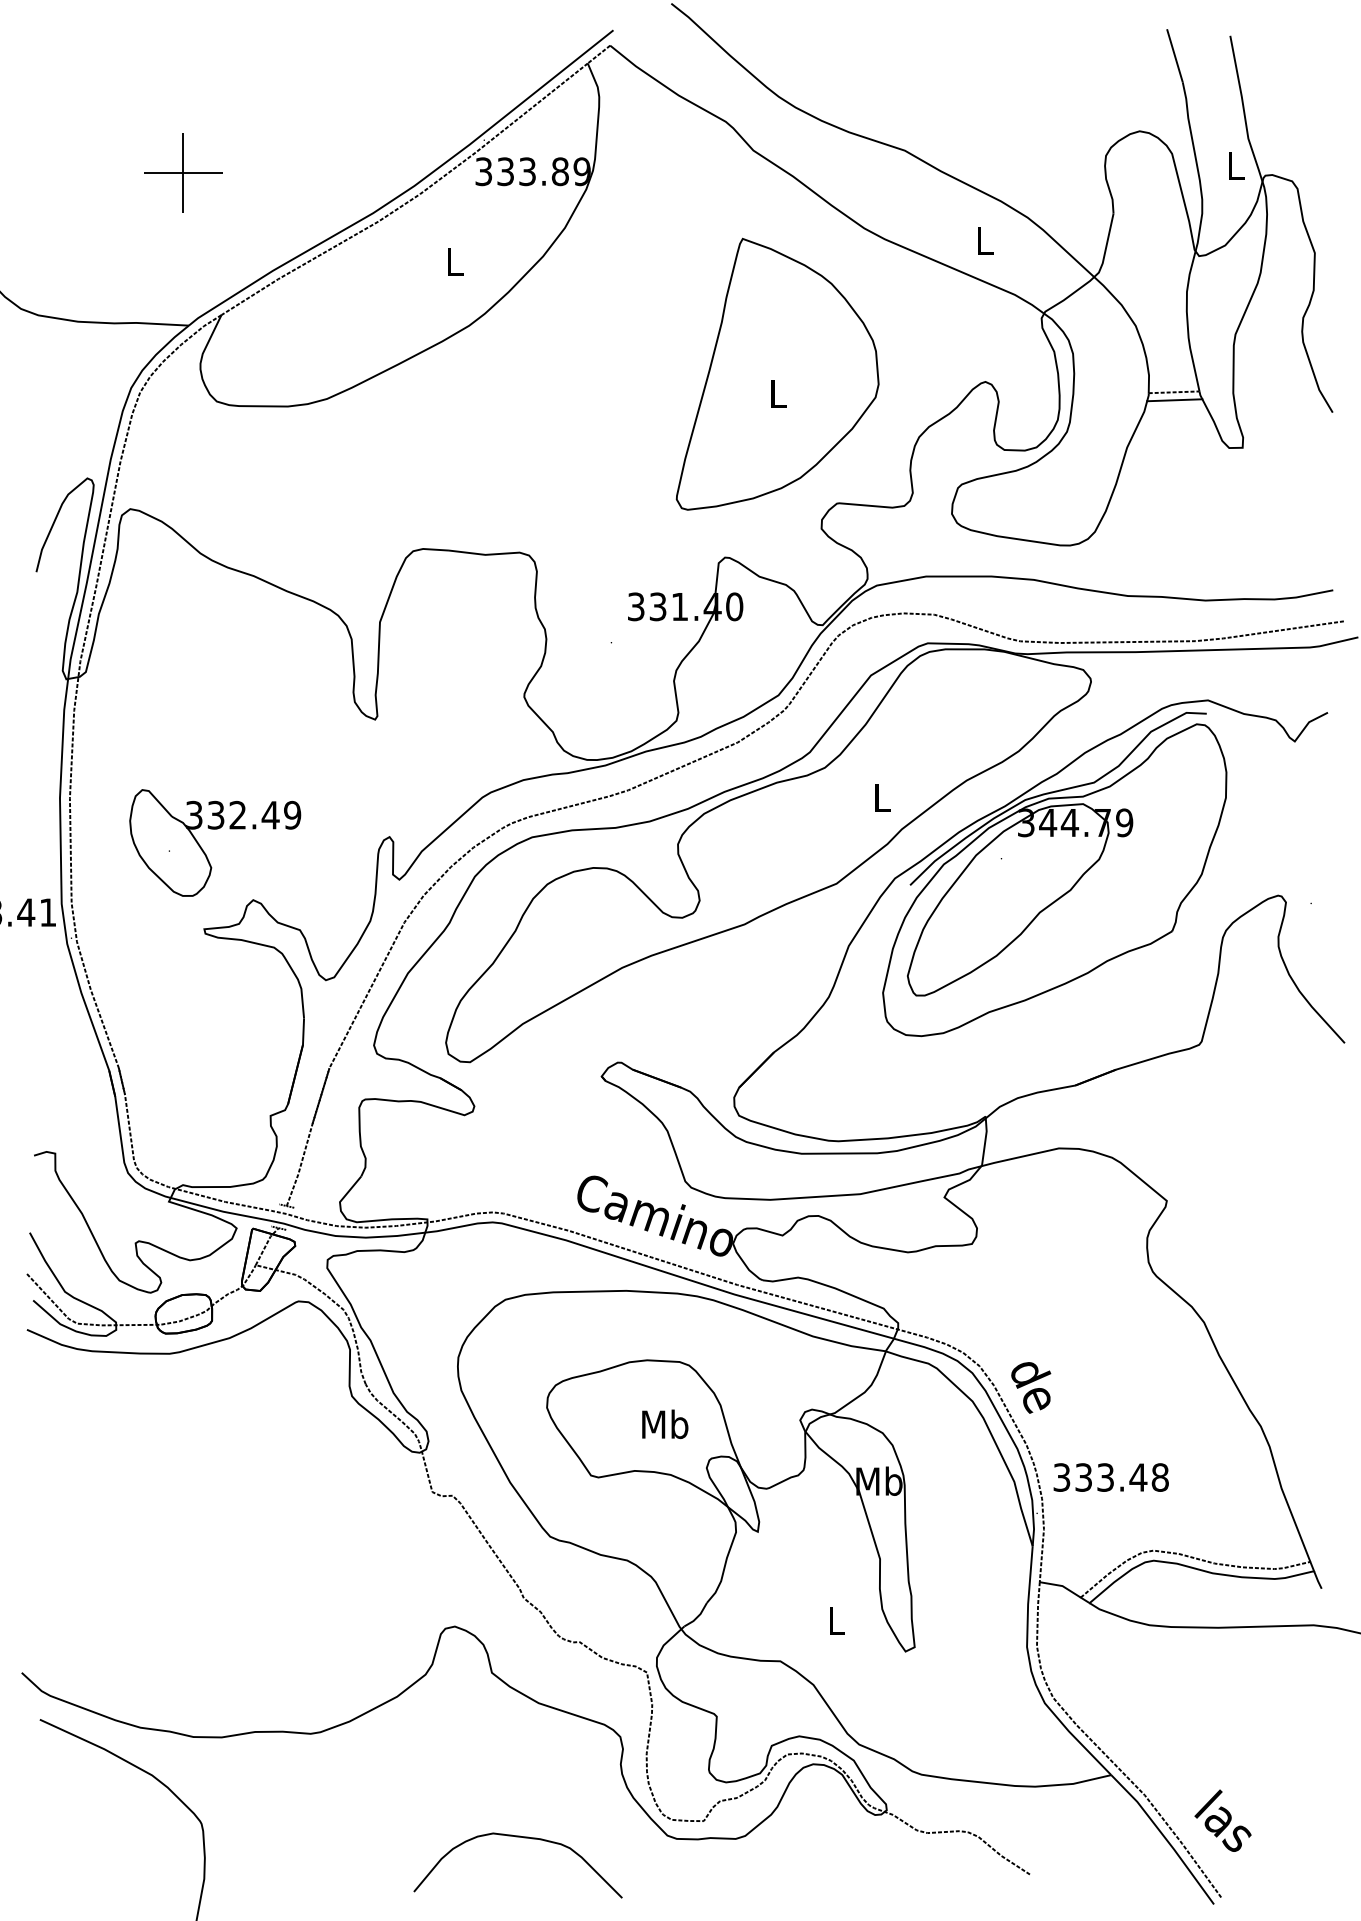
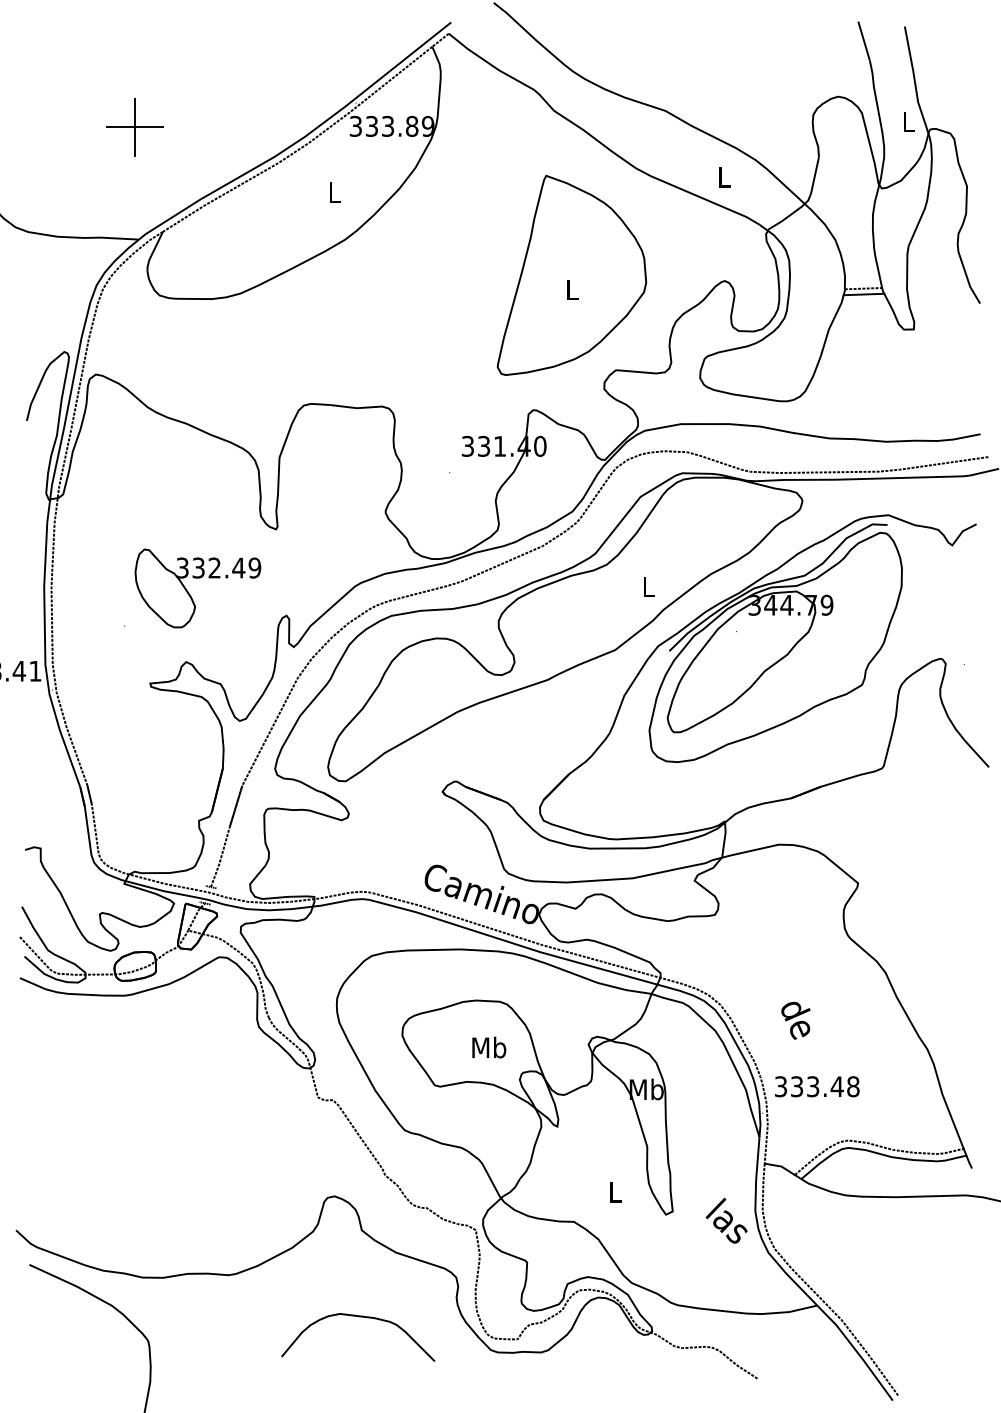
part: (215, 829) -> (198, 578), moved
text: (1031, 1387) -> (796, 1020), moved
text: (1222, 1820) -> (726, 1220), moved
curve: (523, 1838) -> (362, 1317), moved

